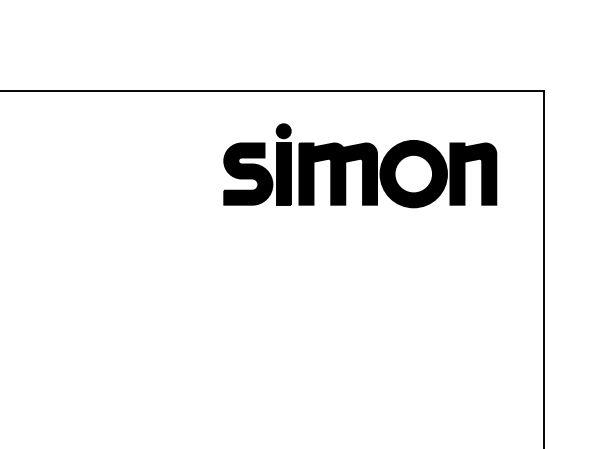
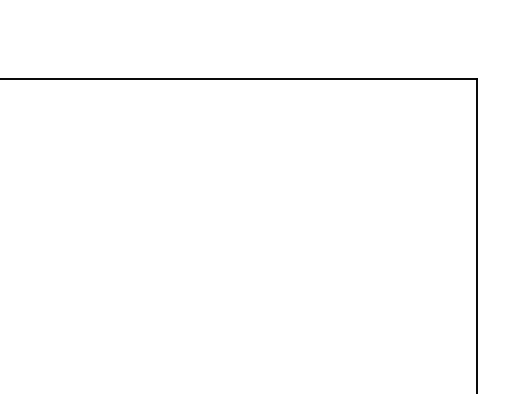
part: (360, 165) -> (316, 145), removed

